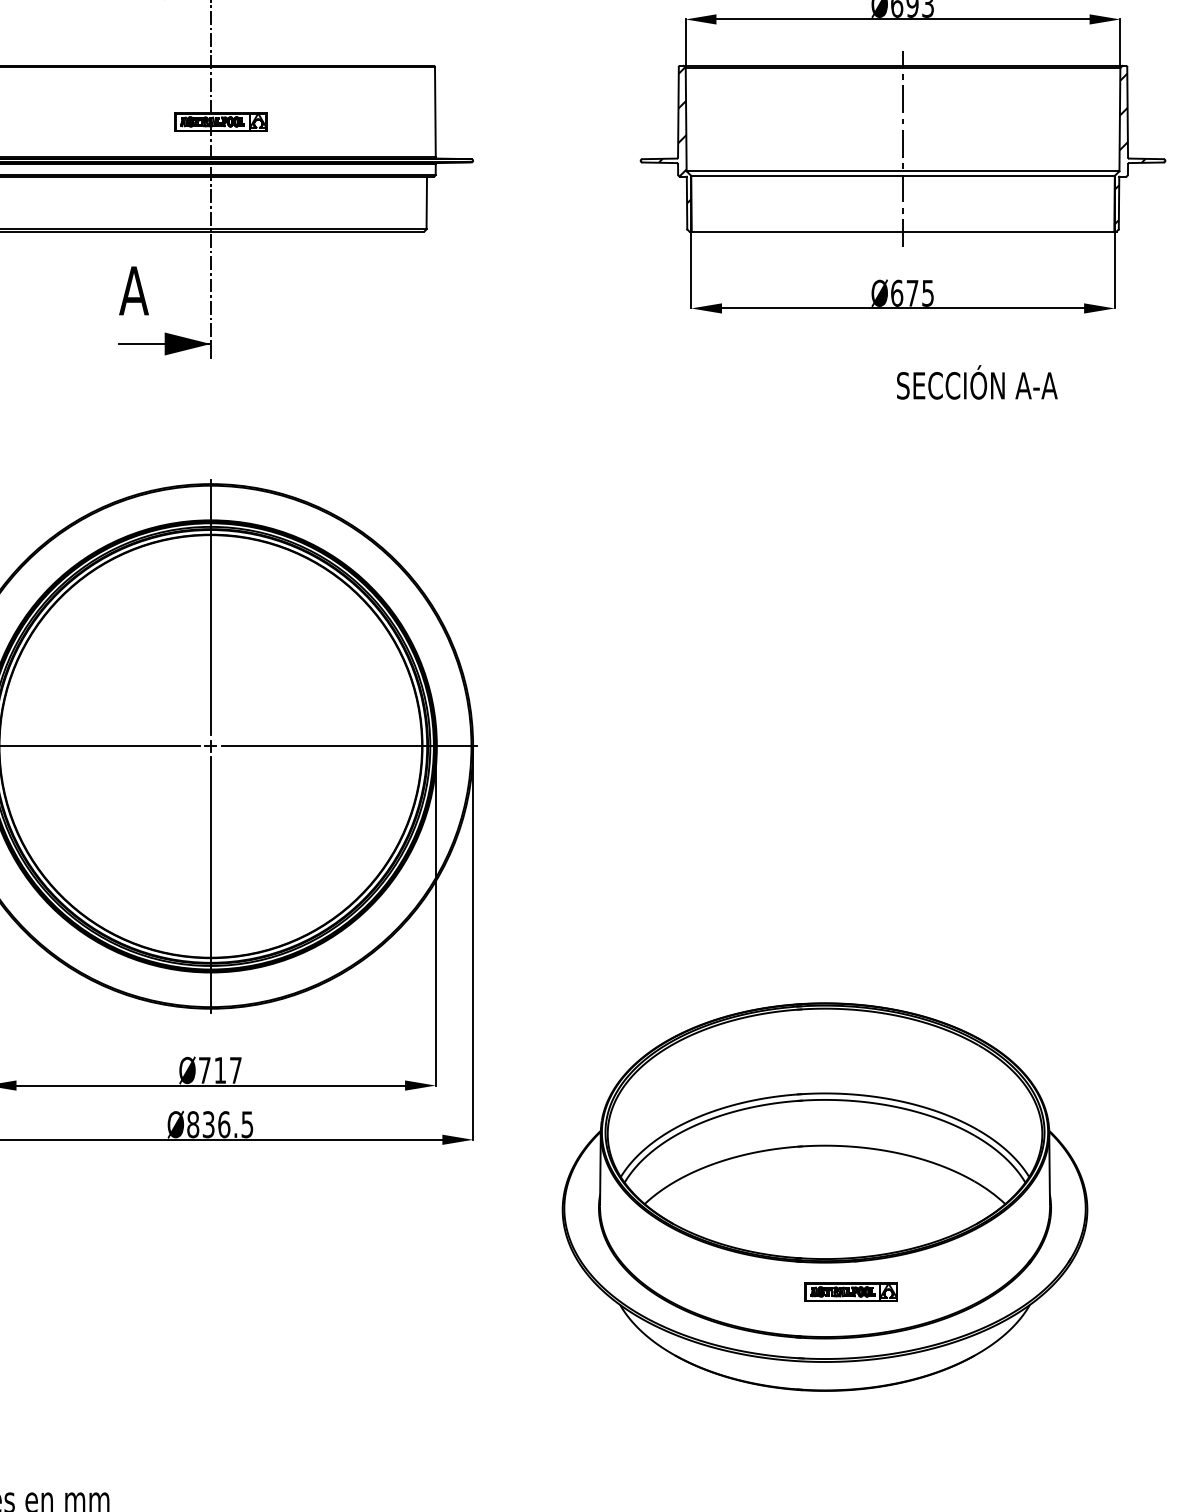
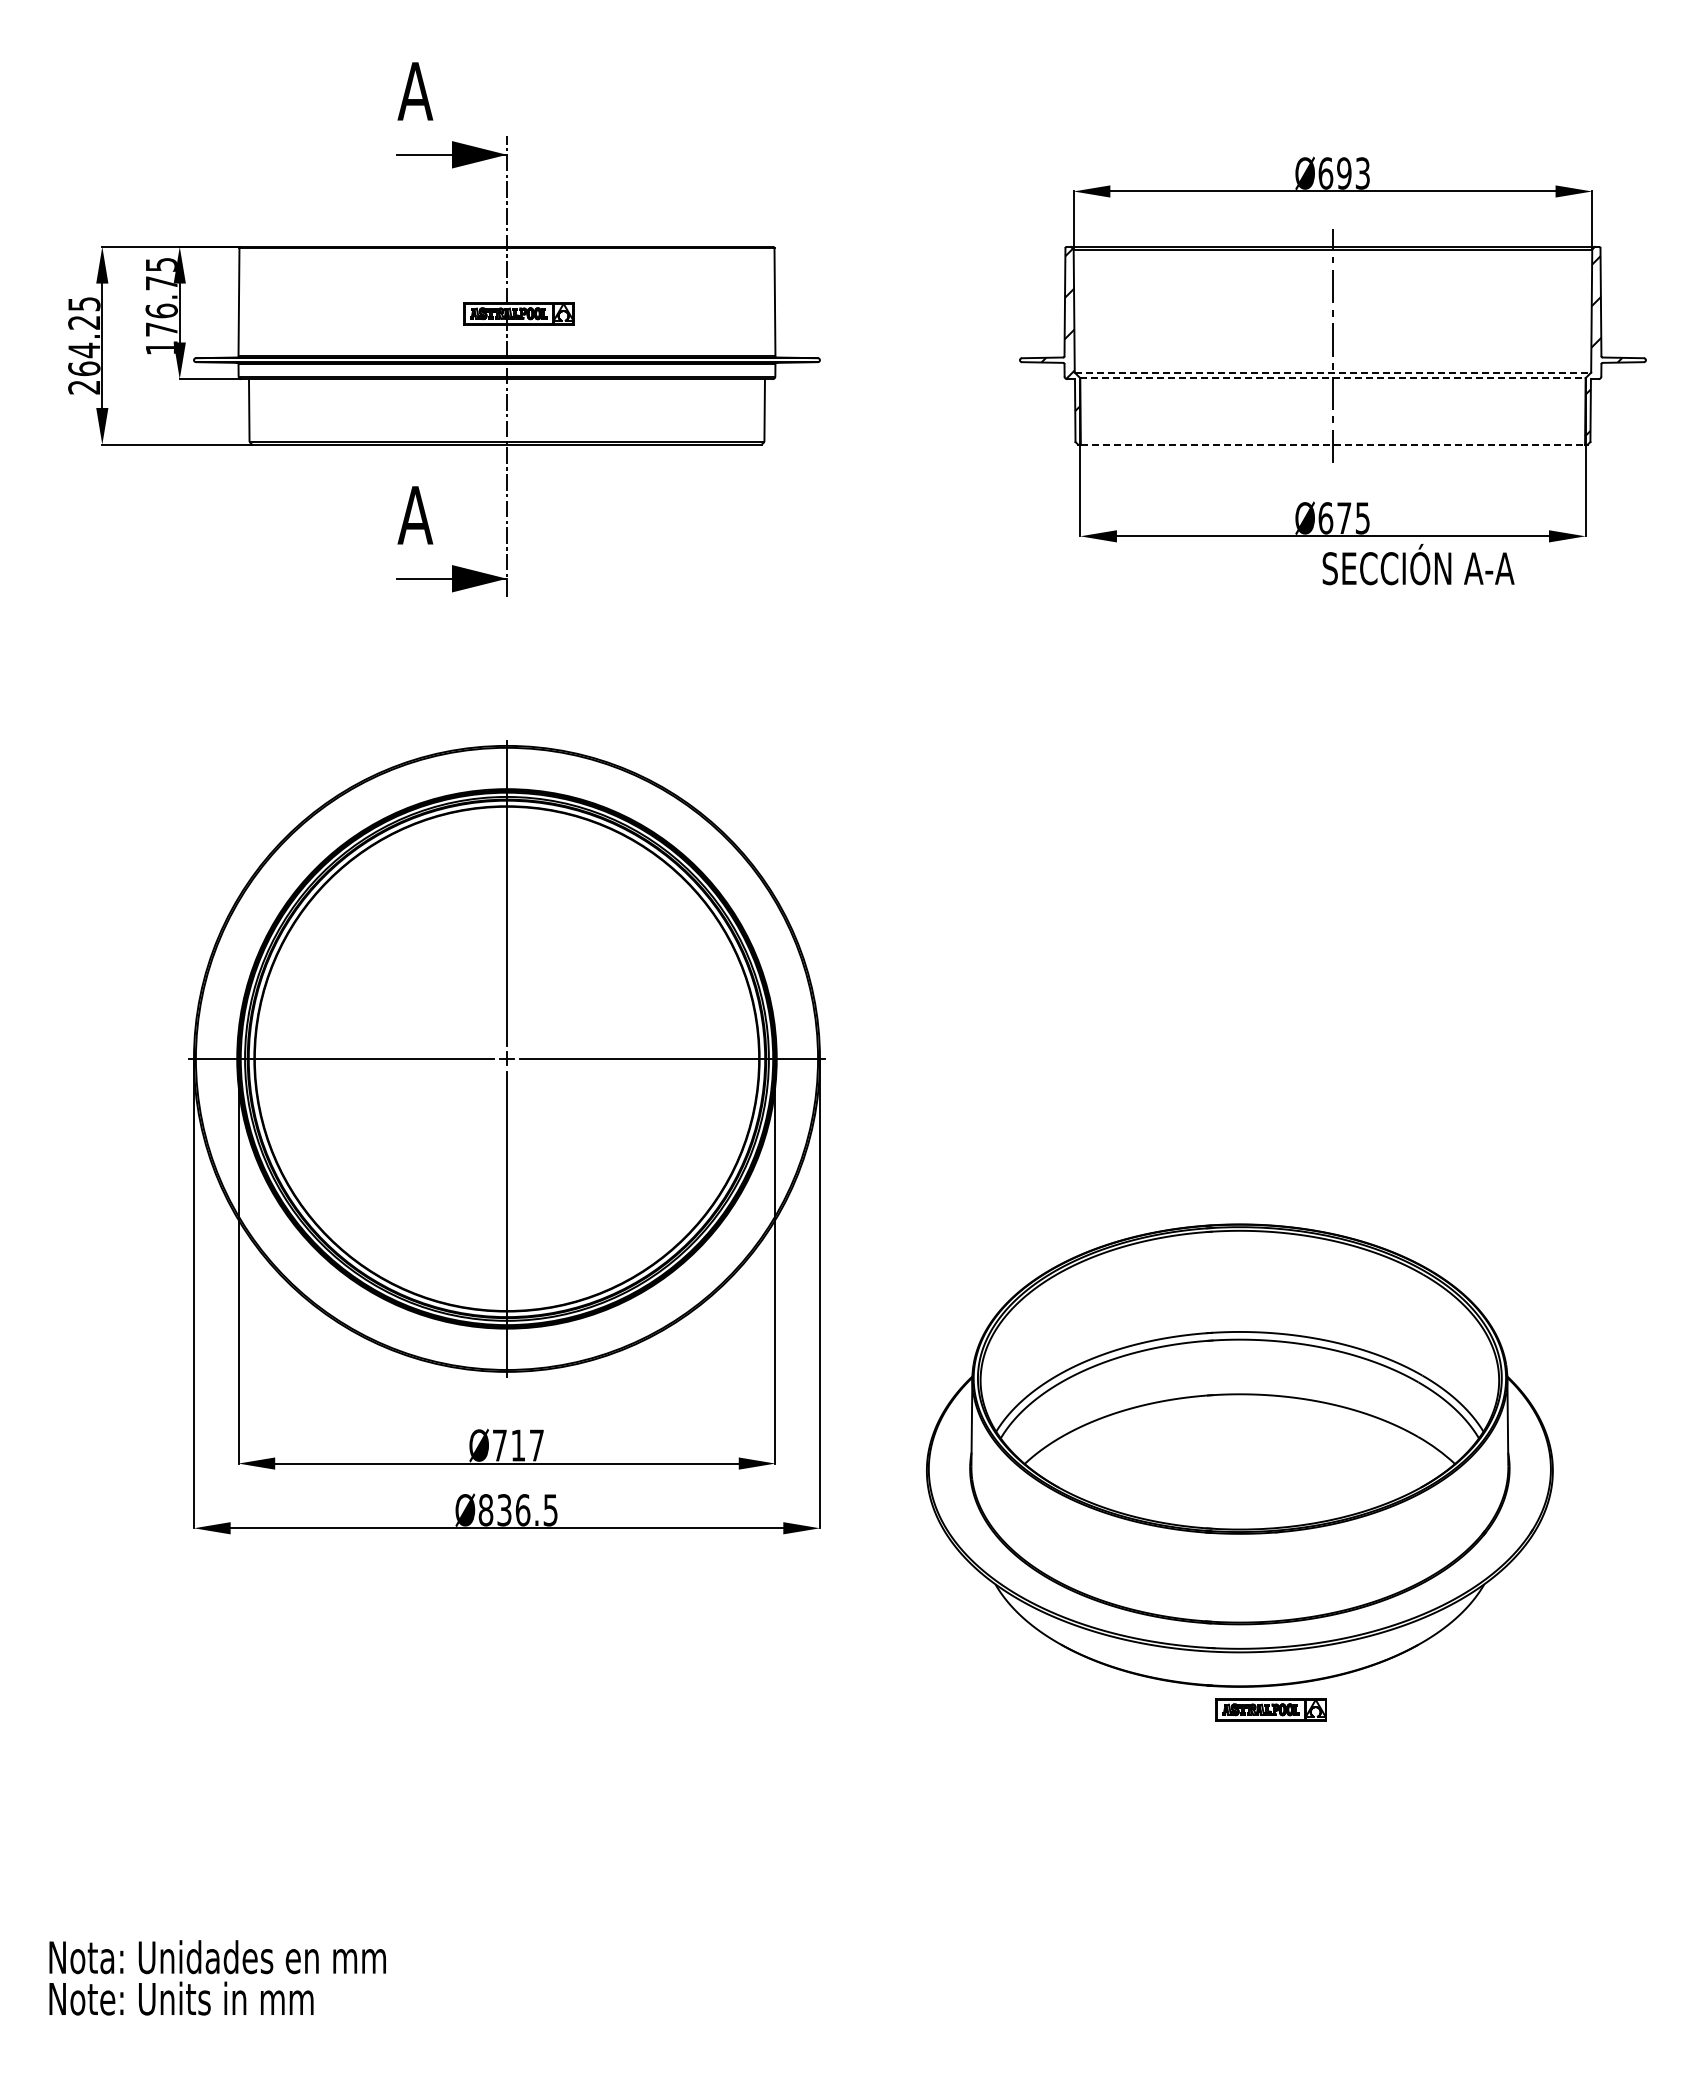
line: (903, 171) -> (1333, 372), solid -> dashed
line: (902, 176) -> (1332, 378), solid -> dashed
line: (903, 231) -> (1333, 444), solid -> dashed
text: (977, 382) -> (1418, 564), moved
part: (824, 1196) -> (1239, 1455), moved

